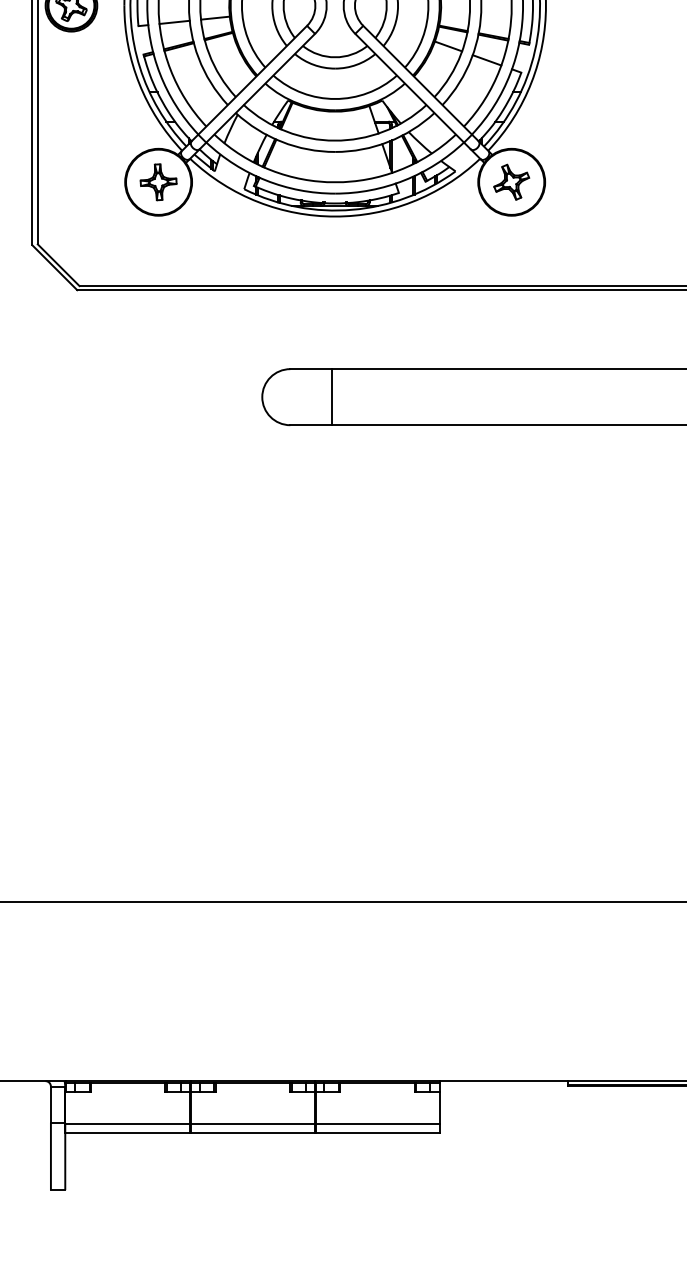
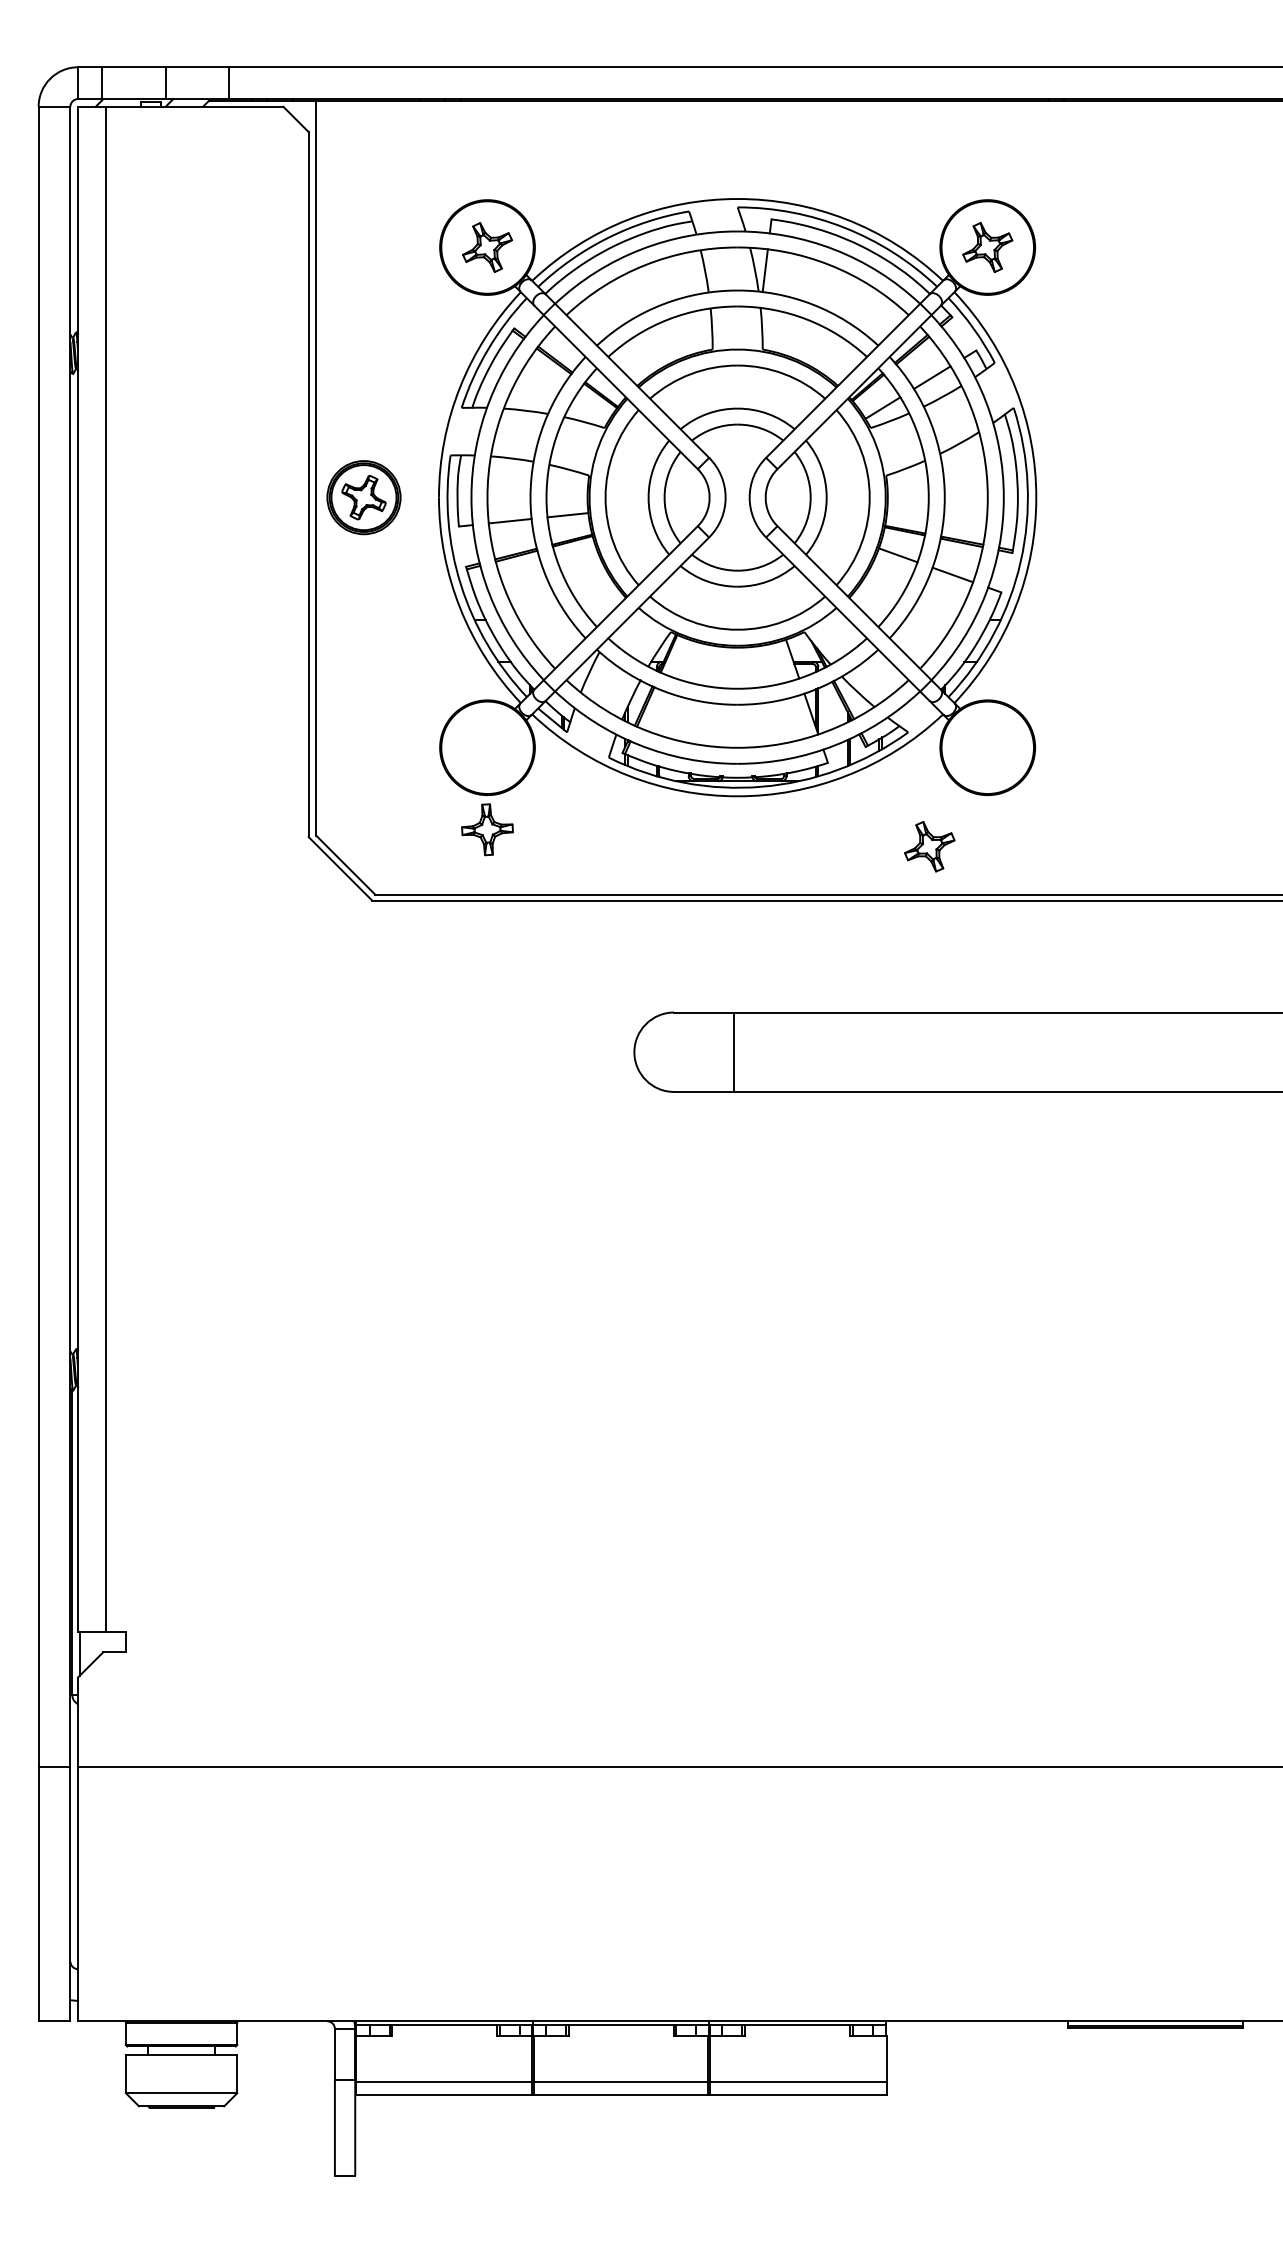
part: (158, 182) -> (487, 829), moved
part: (511, 182) -> (929, 846), moved

